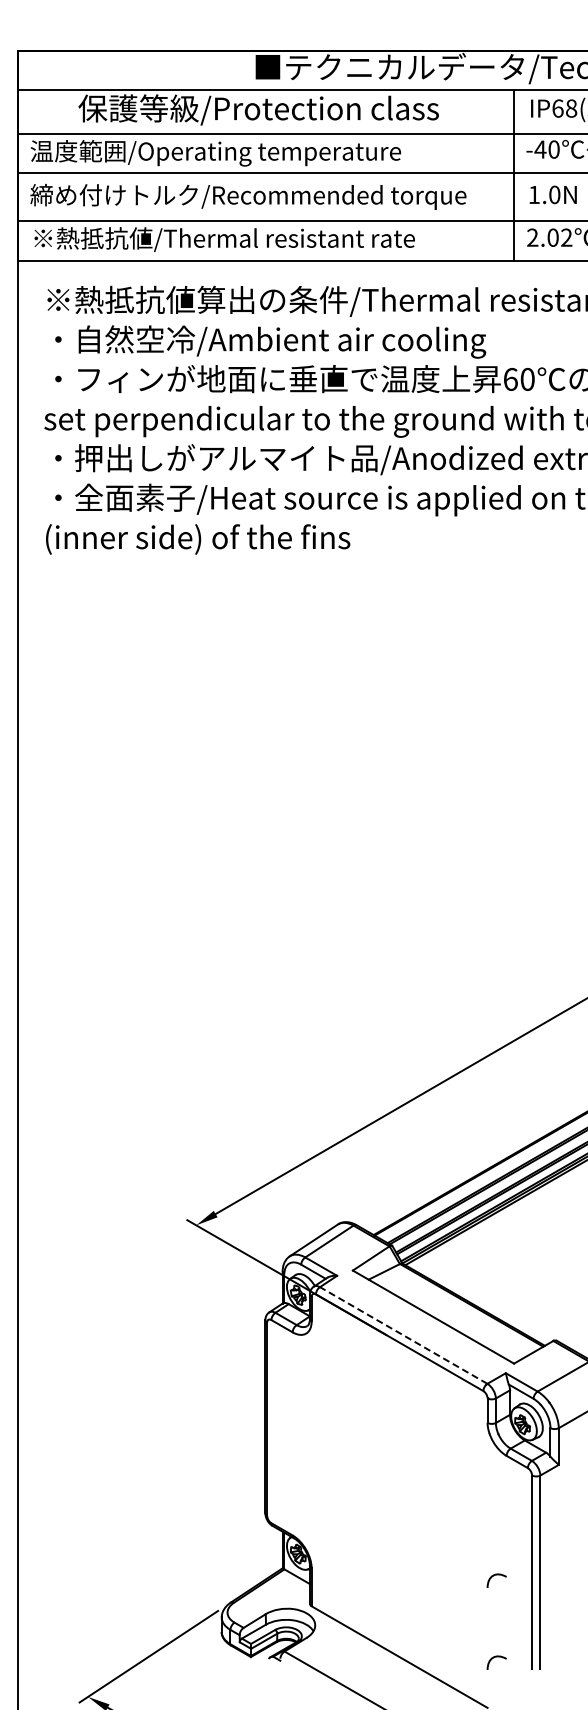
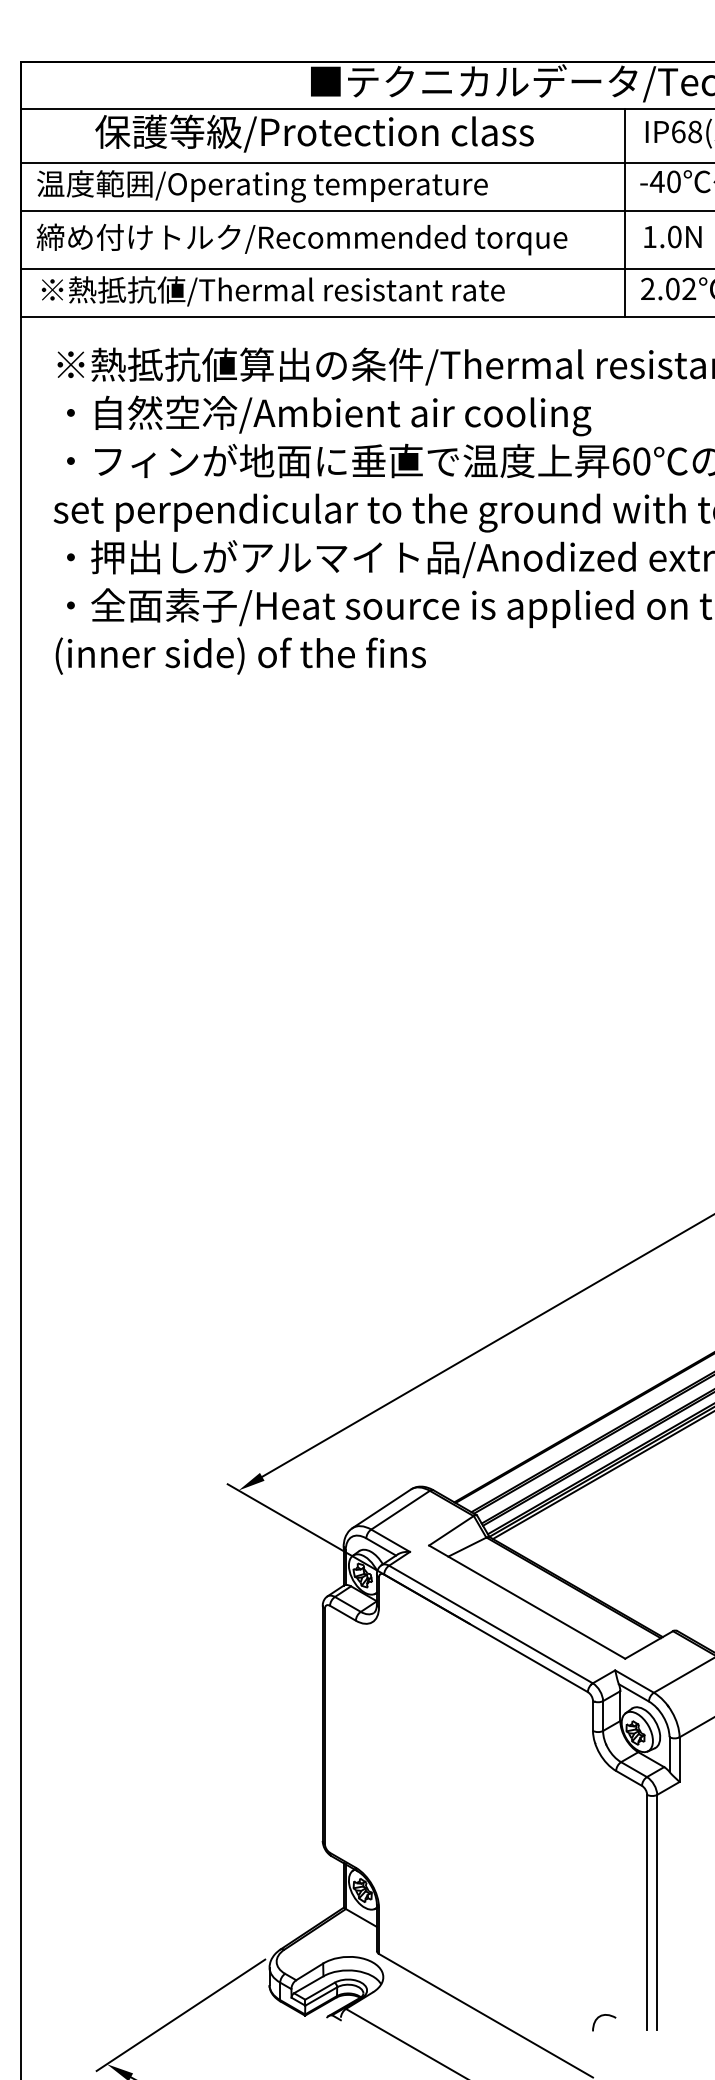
line: (403, 1335) -> (490, 1624), dashed -> solid
curve: (494, 1576) -> (601, 1917), removed

